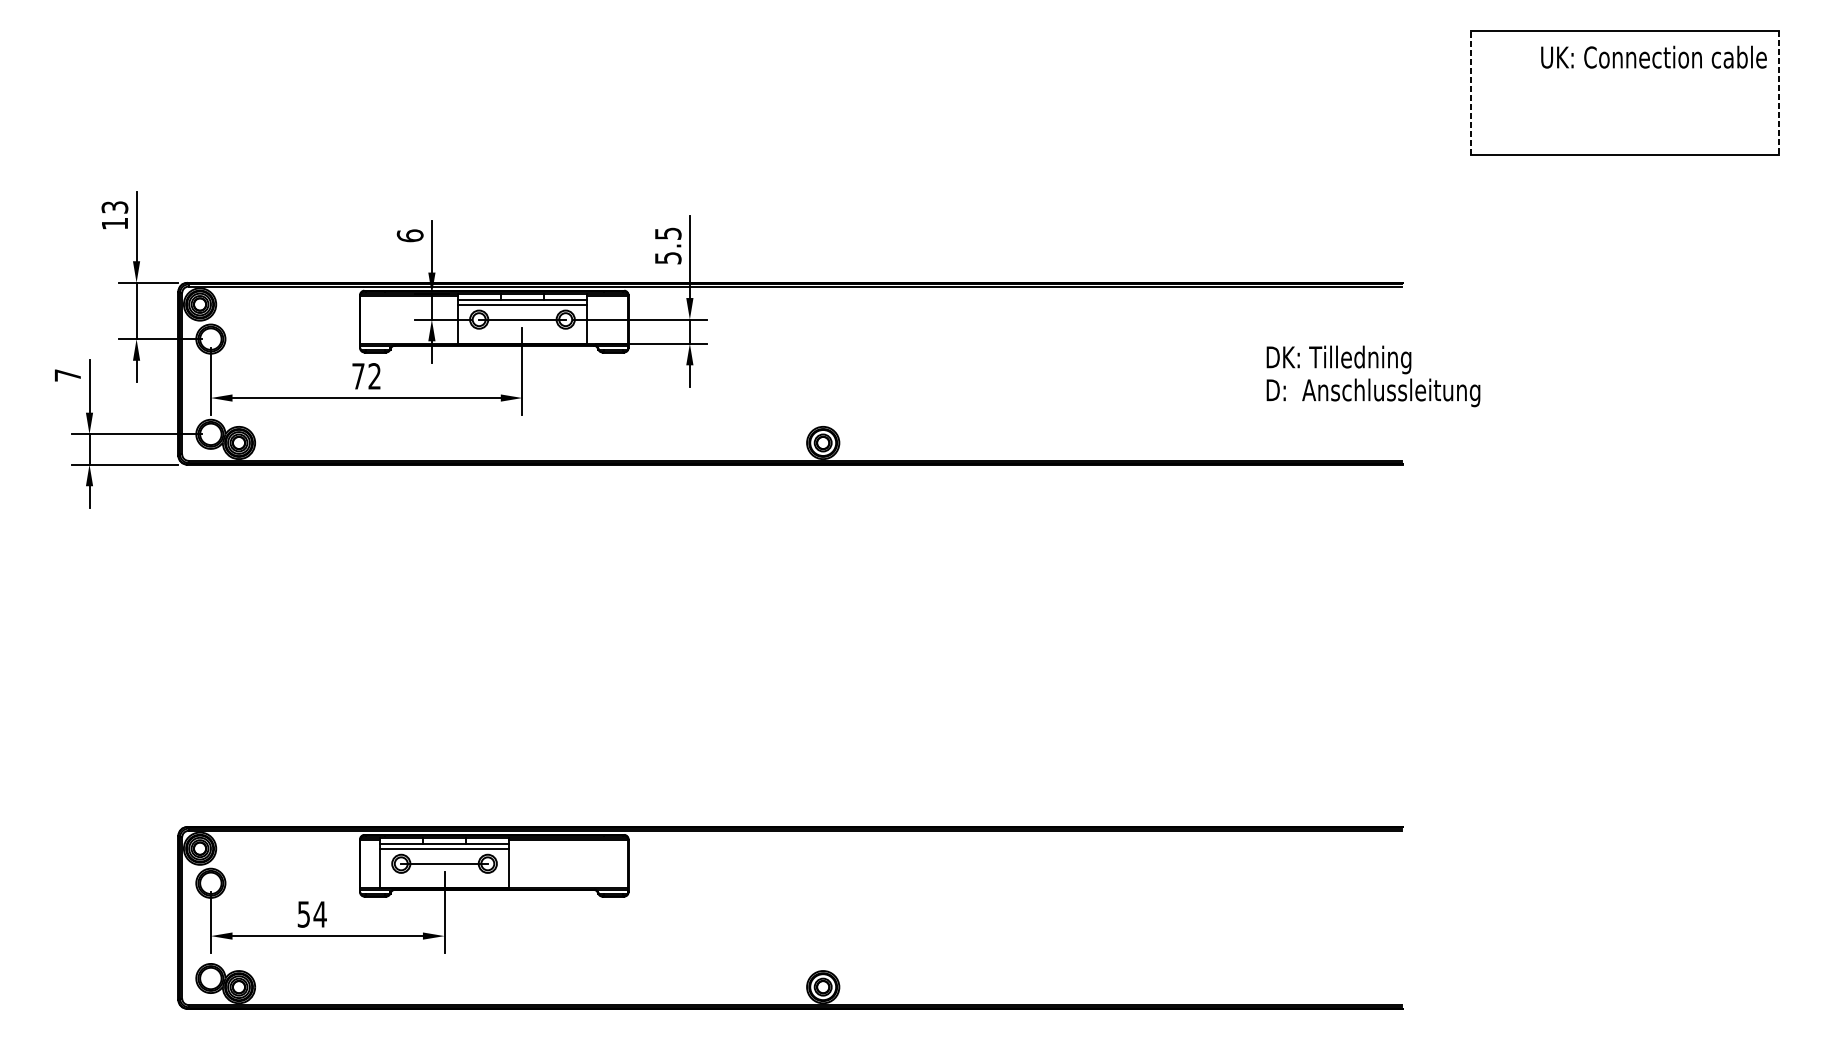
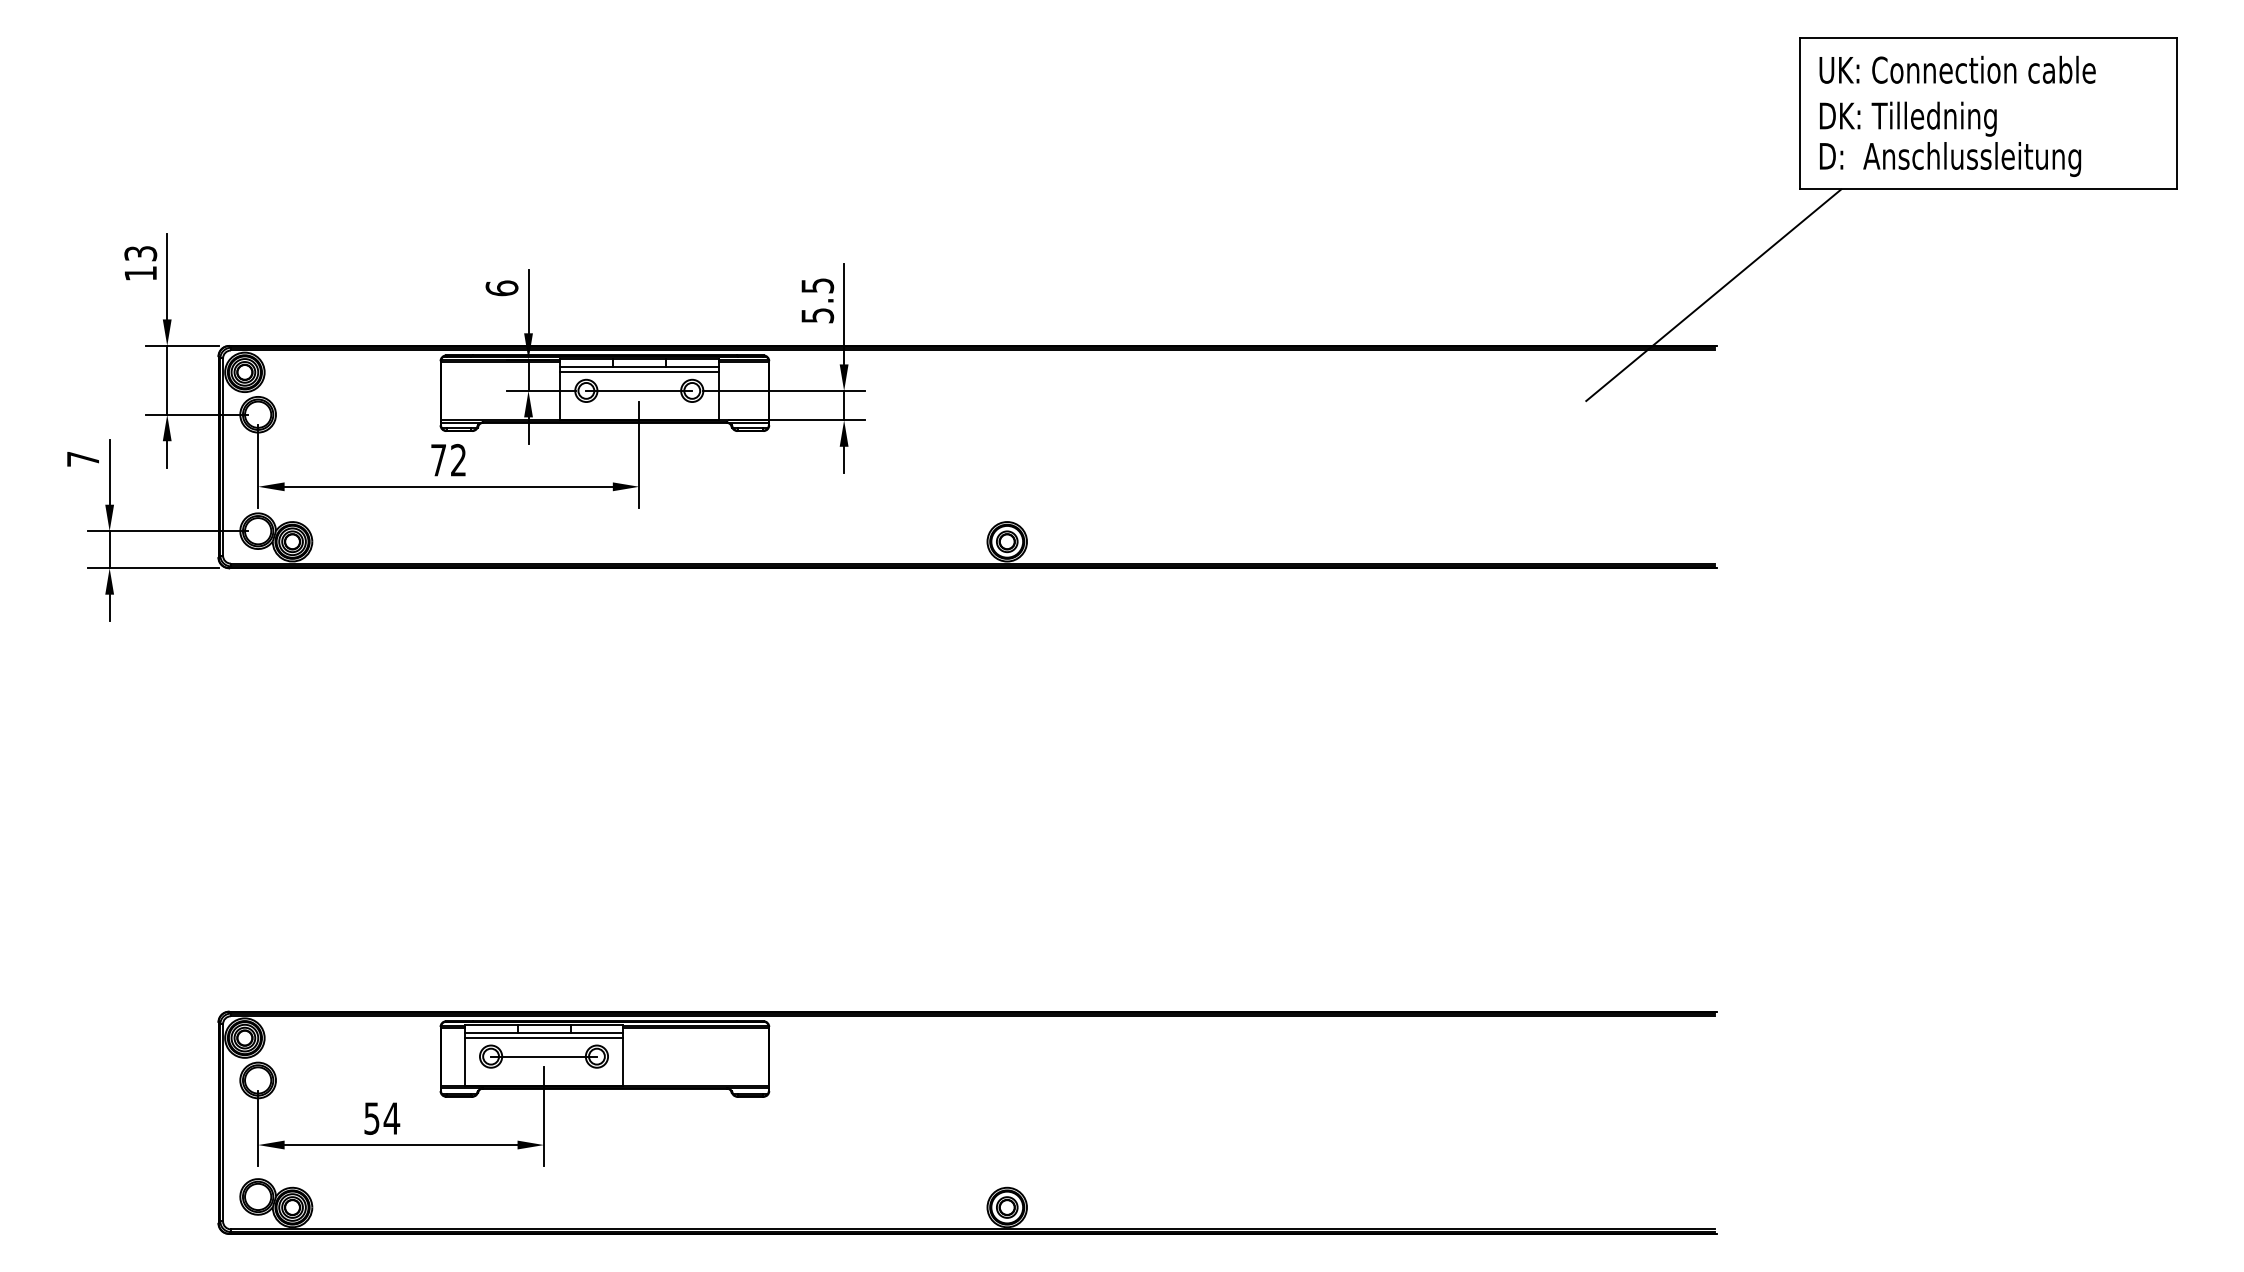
text: (1653, 56) -> (1957, 69), moved
line: (1470, 92) -> (1799, 113), dashed -> solid
line: (1778, 92) -> (2176, 113), dashed -> solid
line: (1400, 241) -> (1713, 295), added
text: (1373, 375) -> (1950, 138), moved

